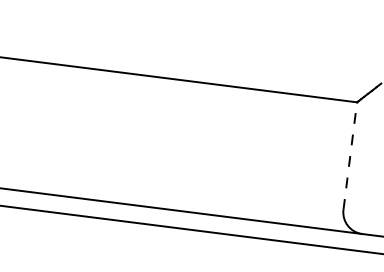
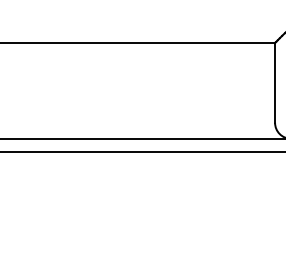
line: (350, 155) -> (275, 82), dashed -> solid

